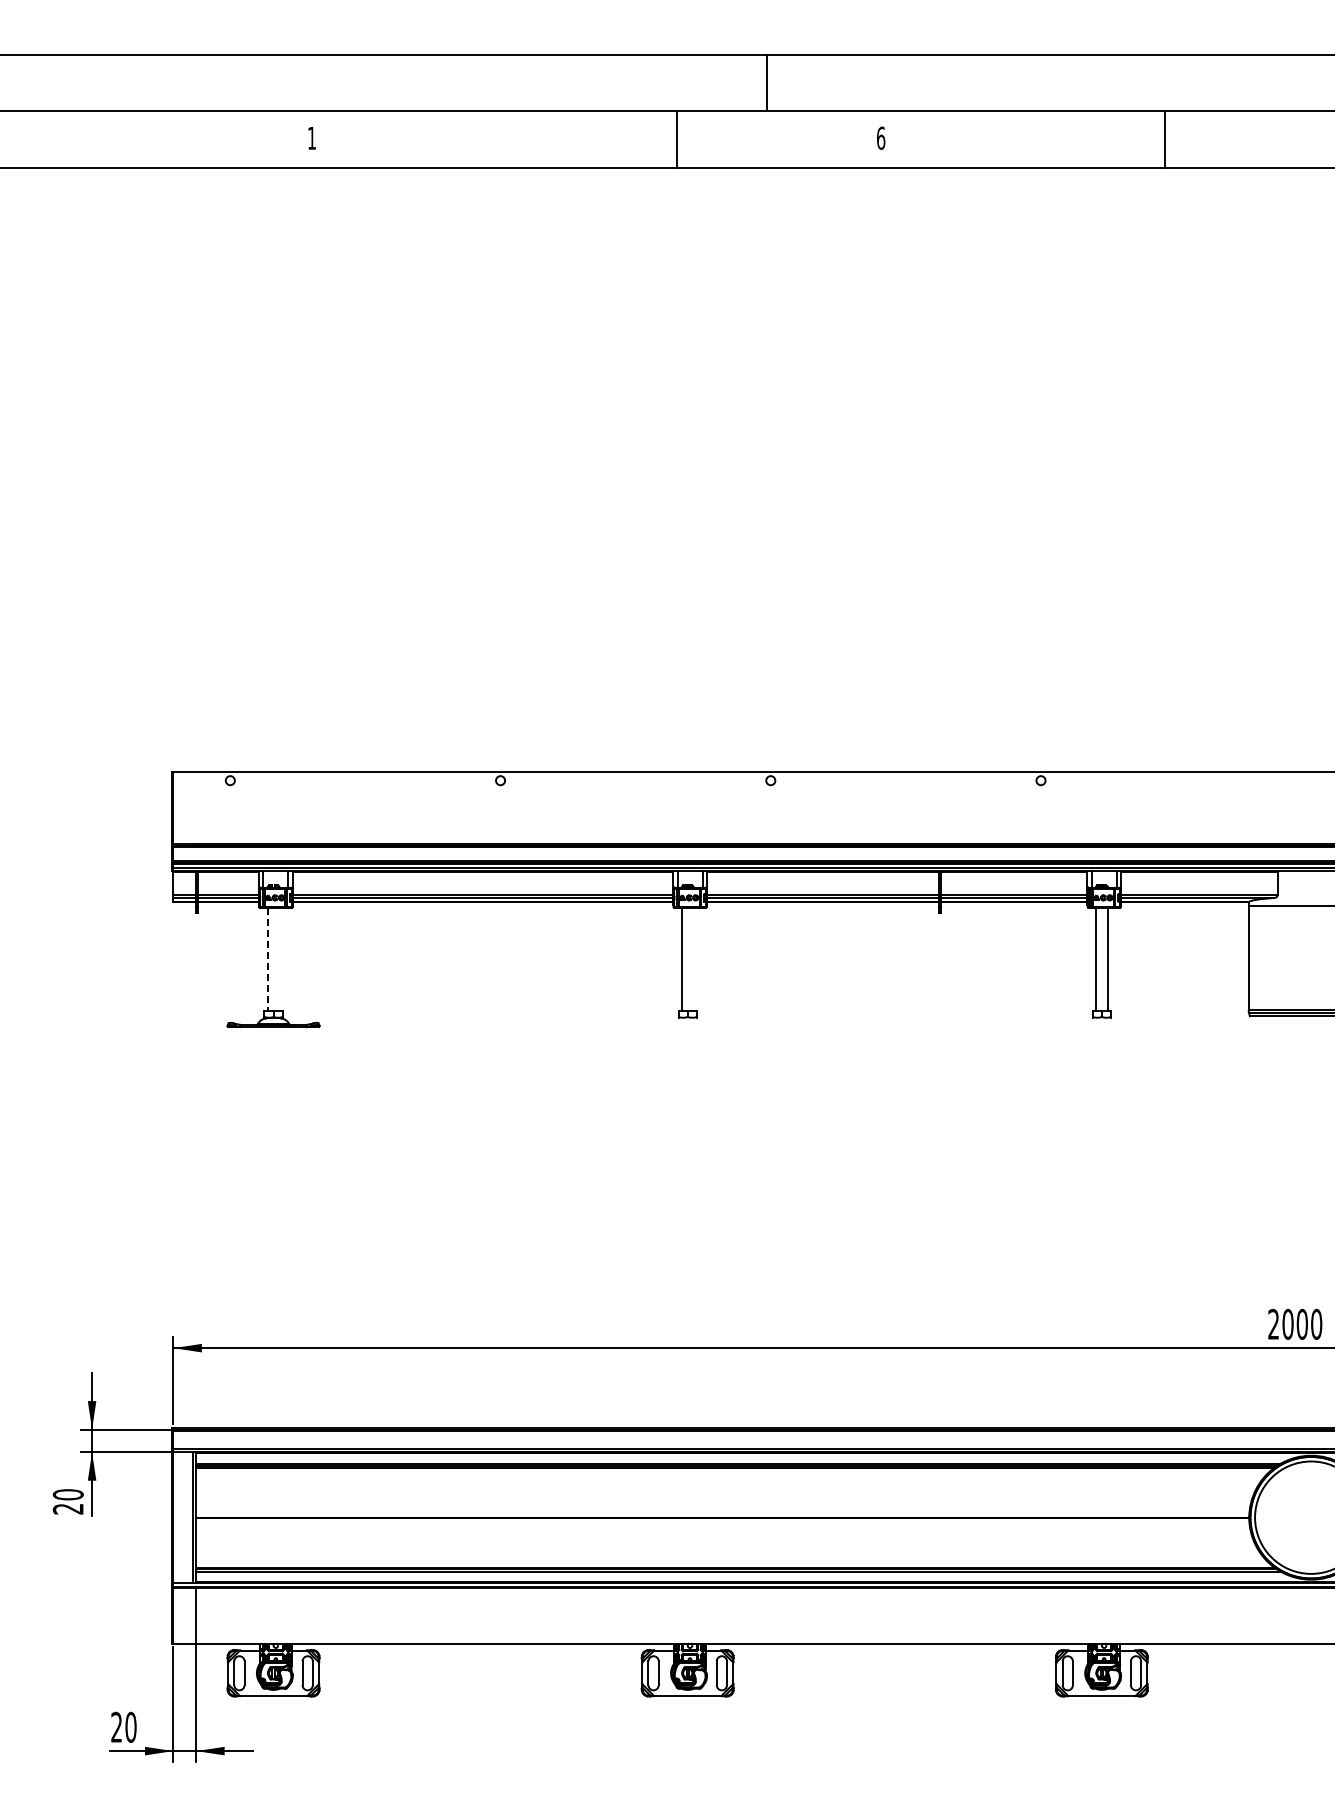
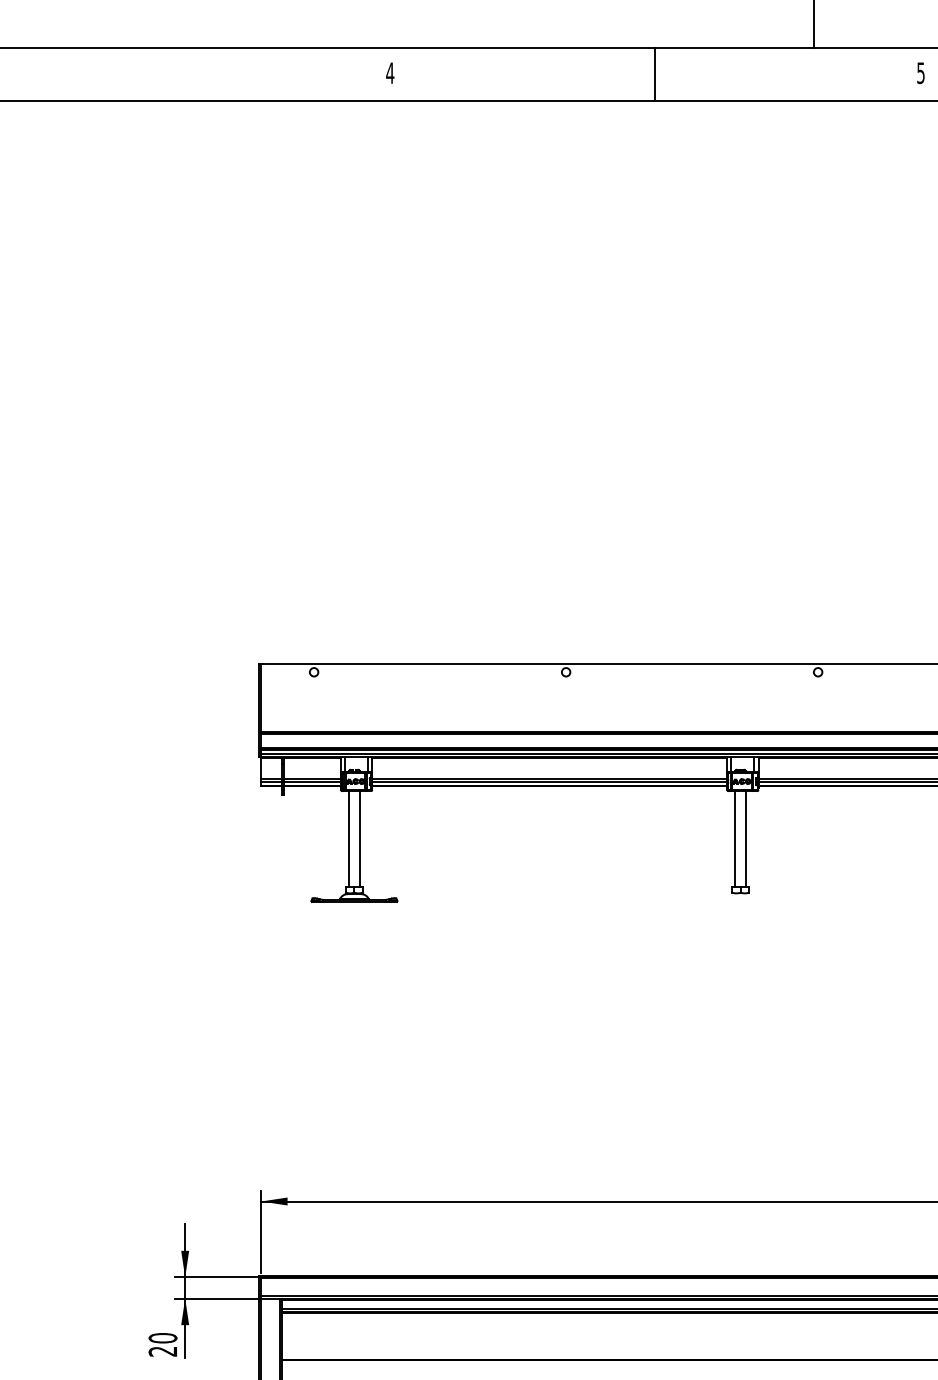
text: (881, 137) -> (921, 72), 6 -> 5
text: (311, 138) -> (389, 73), 1 -> 4
line: (677, 139) -> (655, 74), moved
line: (267, 959) -> (348, 839), dashed -> solid
line: (279, 959) -> (359, 839), added
line: (693, 959) -> (746, 839), added

